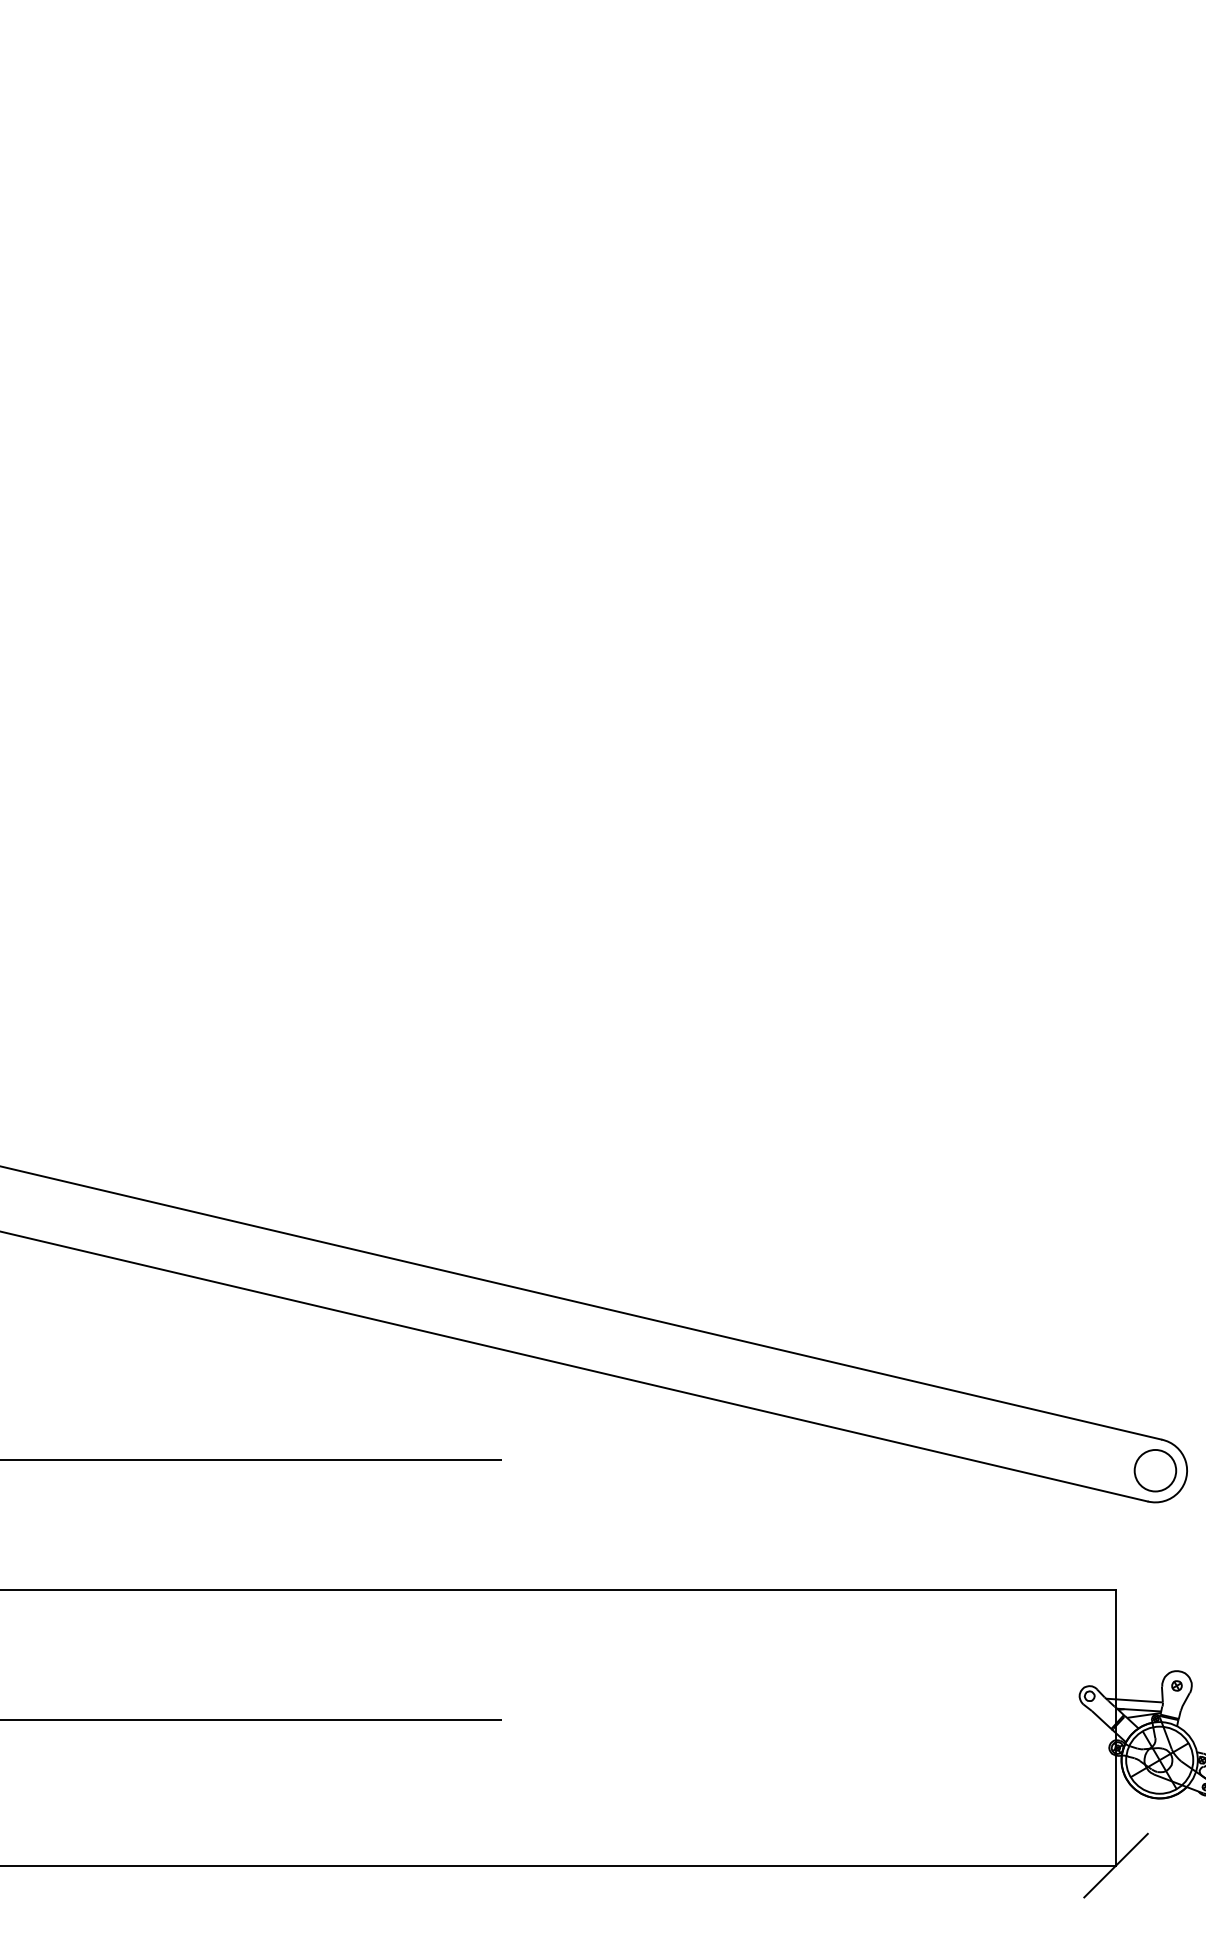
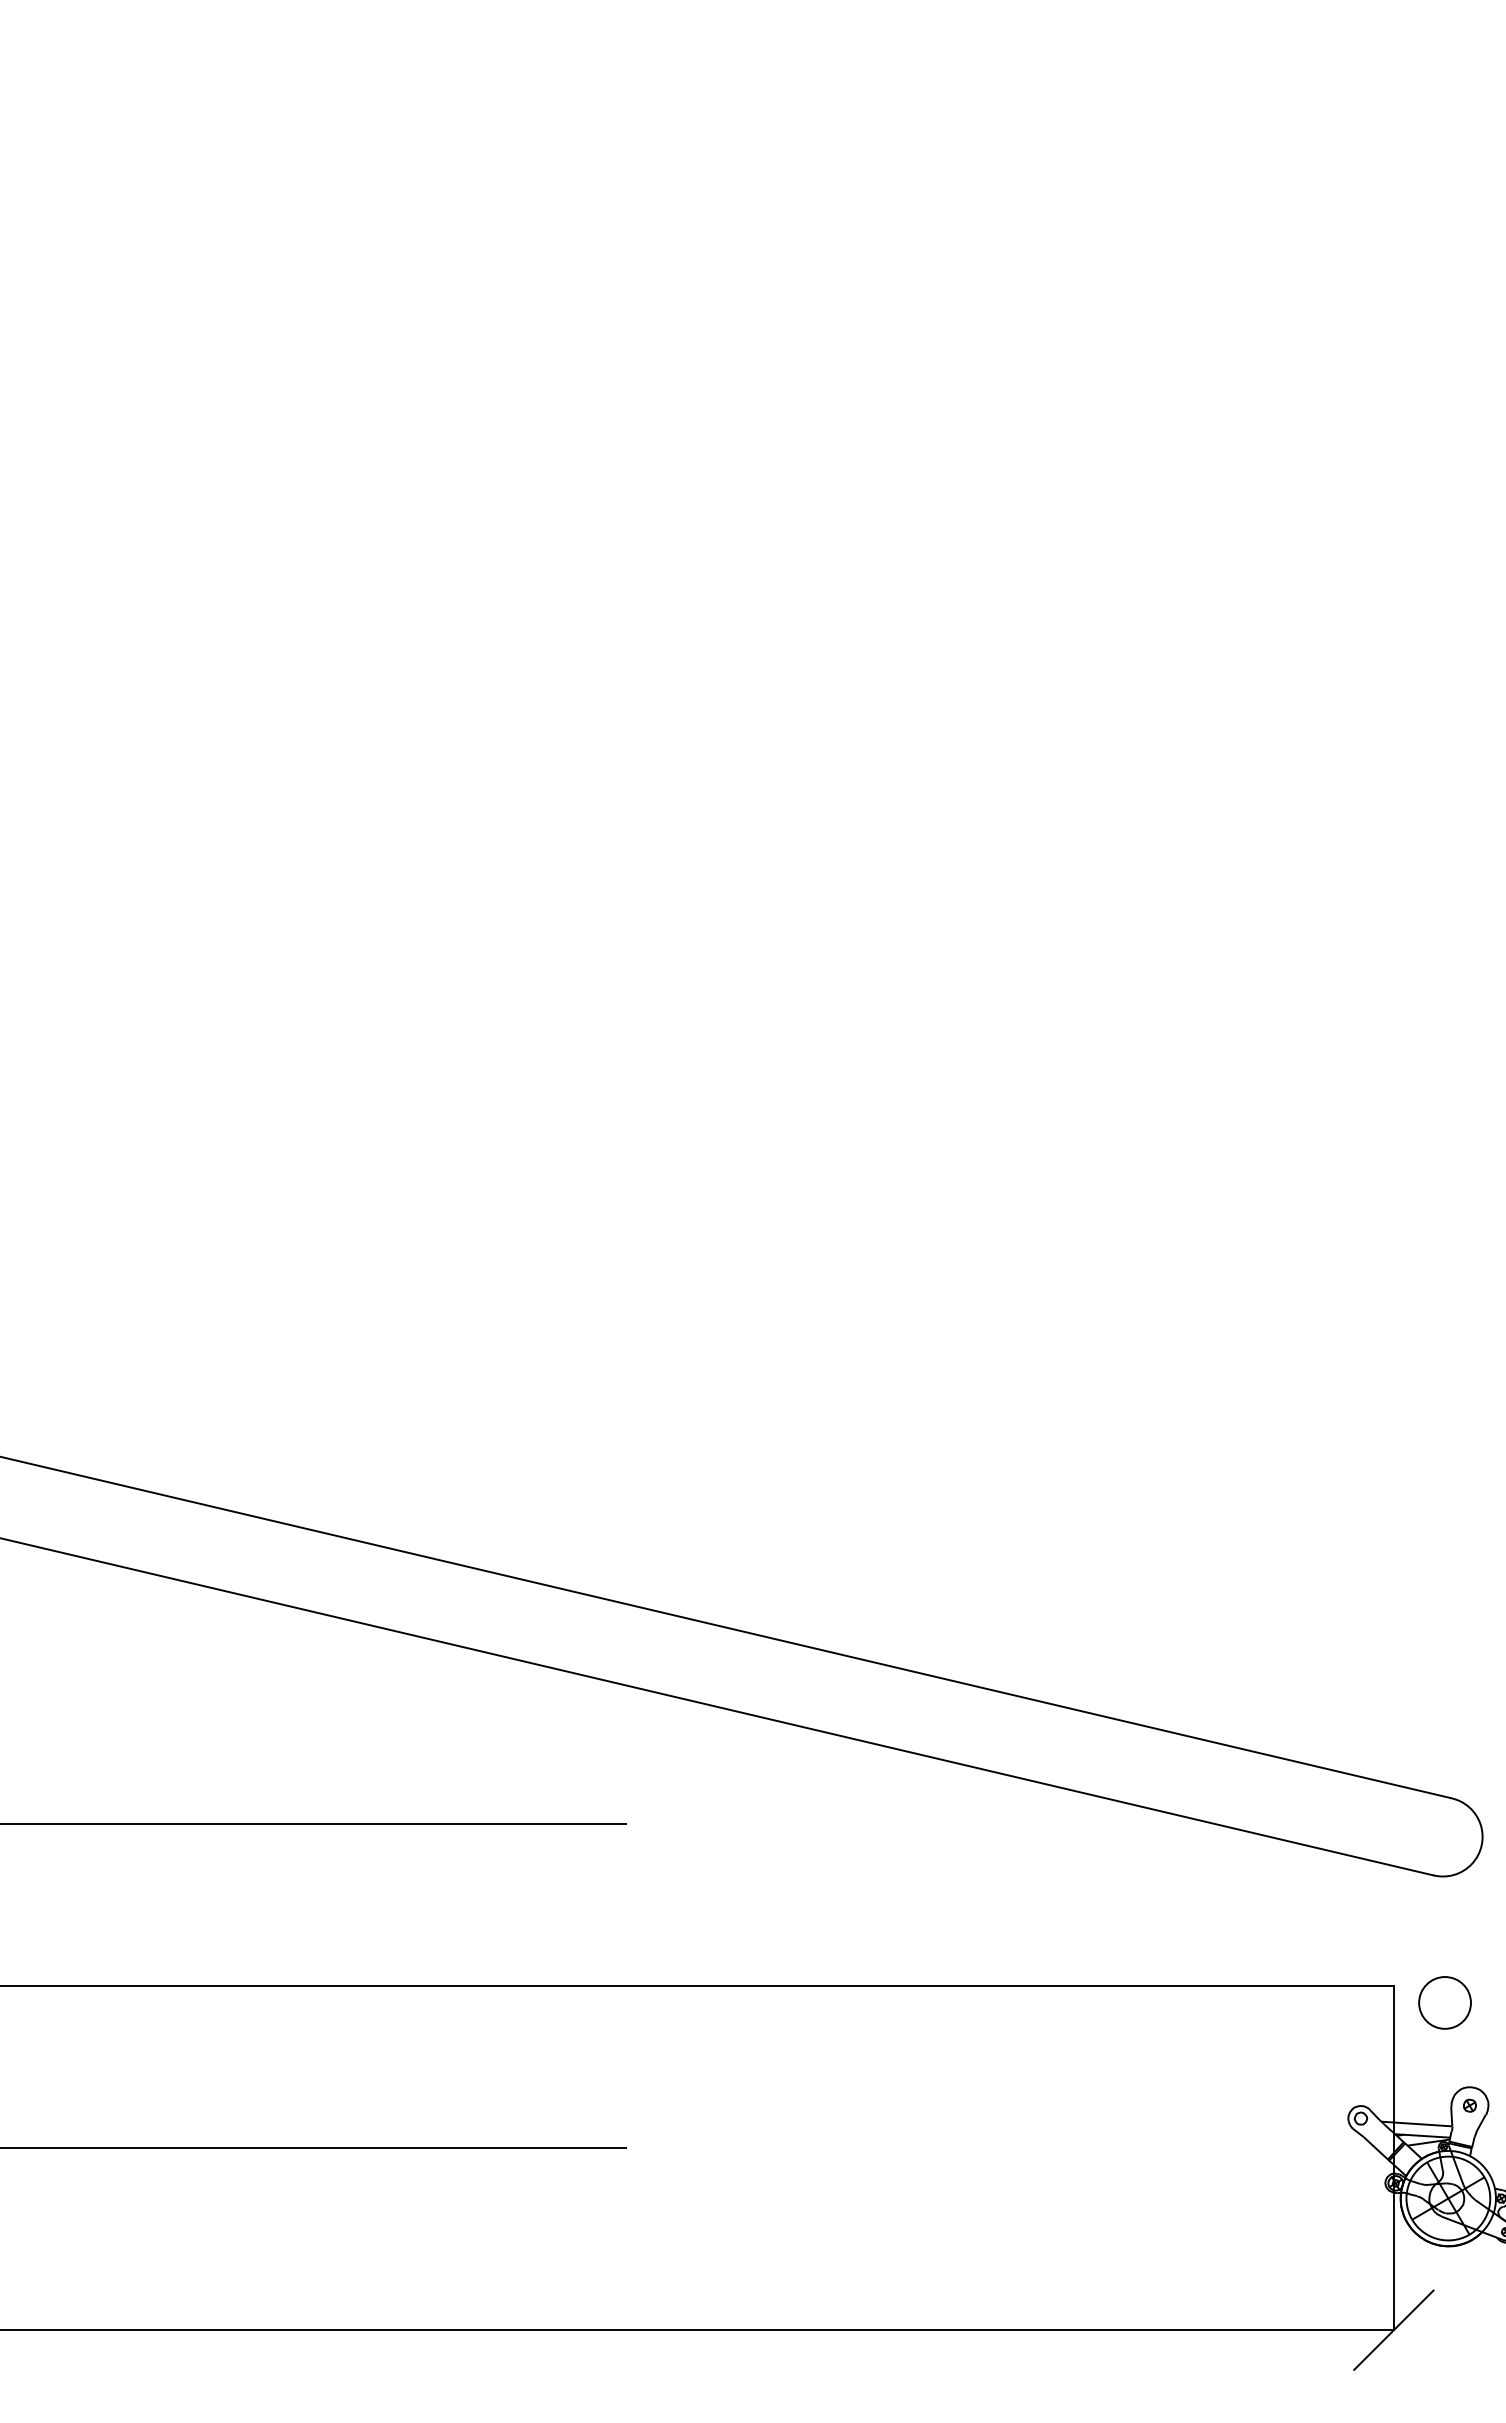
circle: (1155, 1470) -> (1444, 2002), moved

